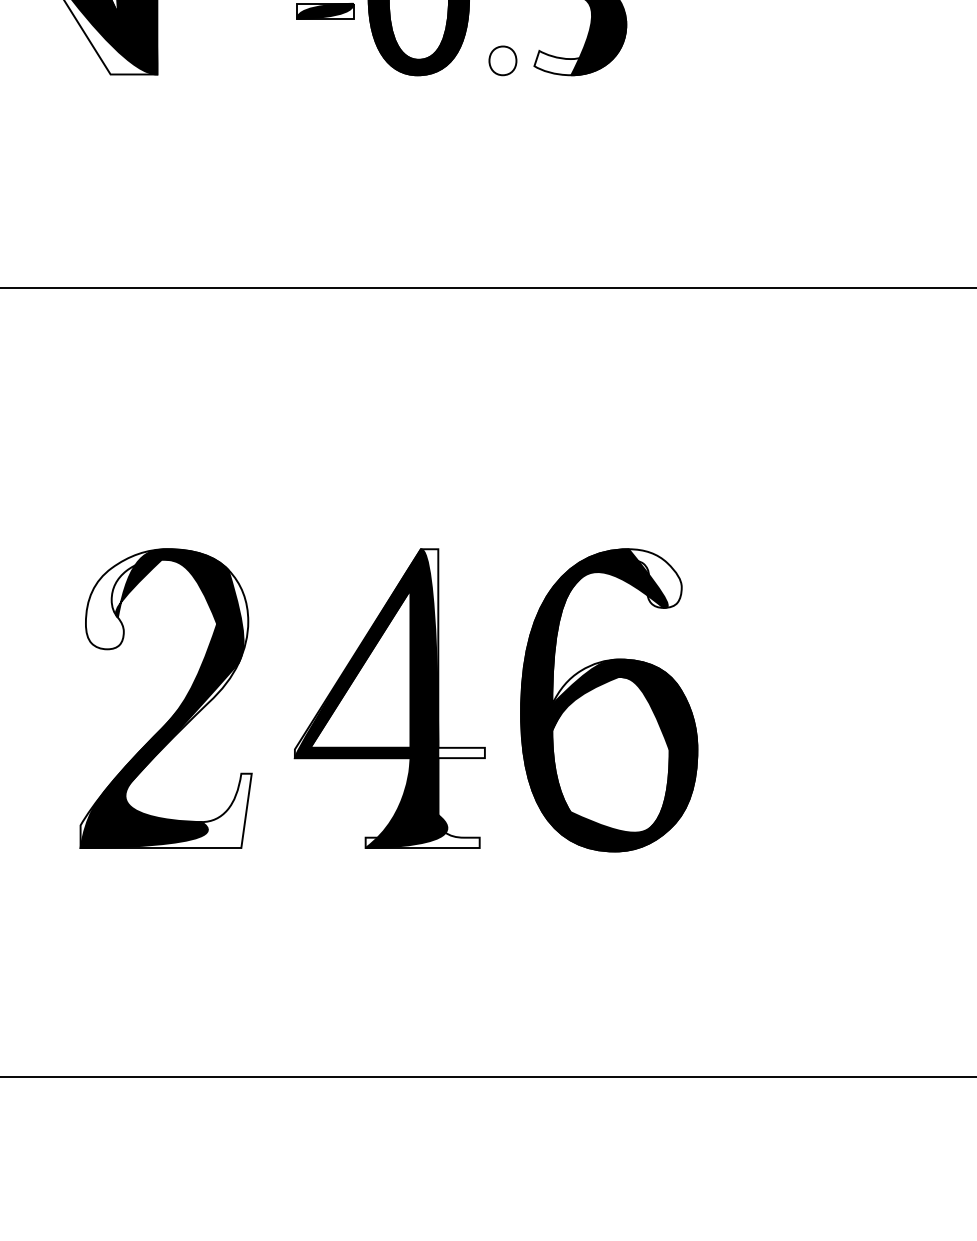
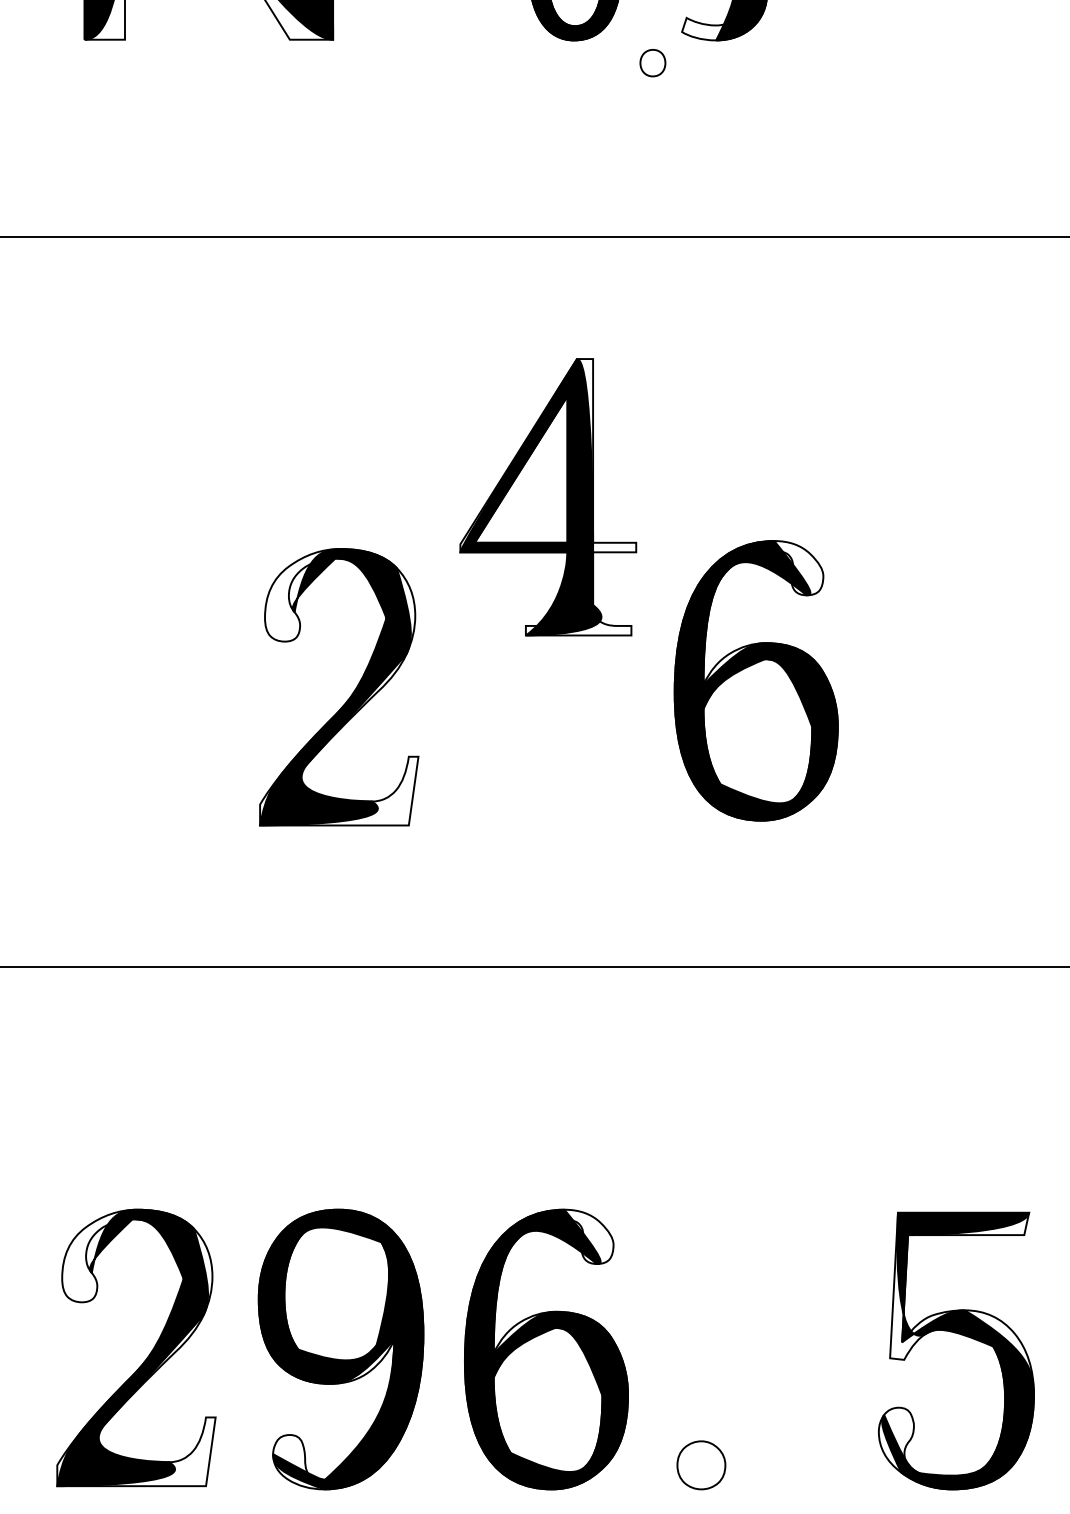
part: (502, 61) -> (652, 63), moved
part: (390, 698) -> (548, 497), moved
part: (608, 699) -> (755, 680), moved
part: (178, 707) -> (350, 695), moved

